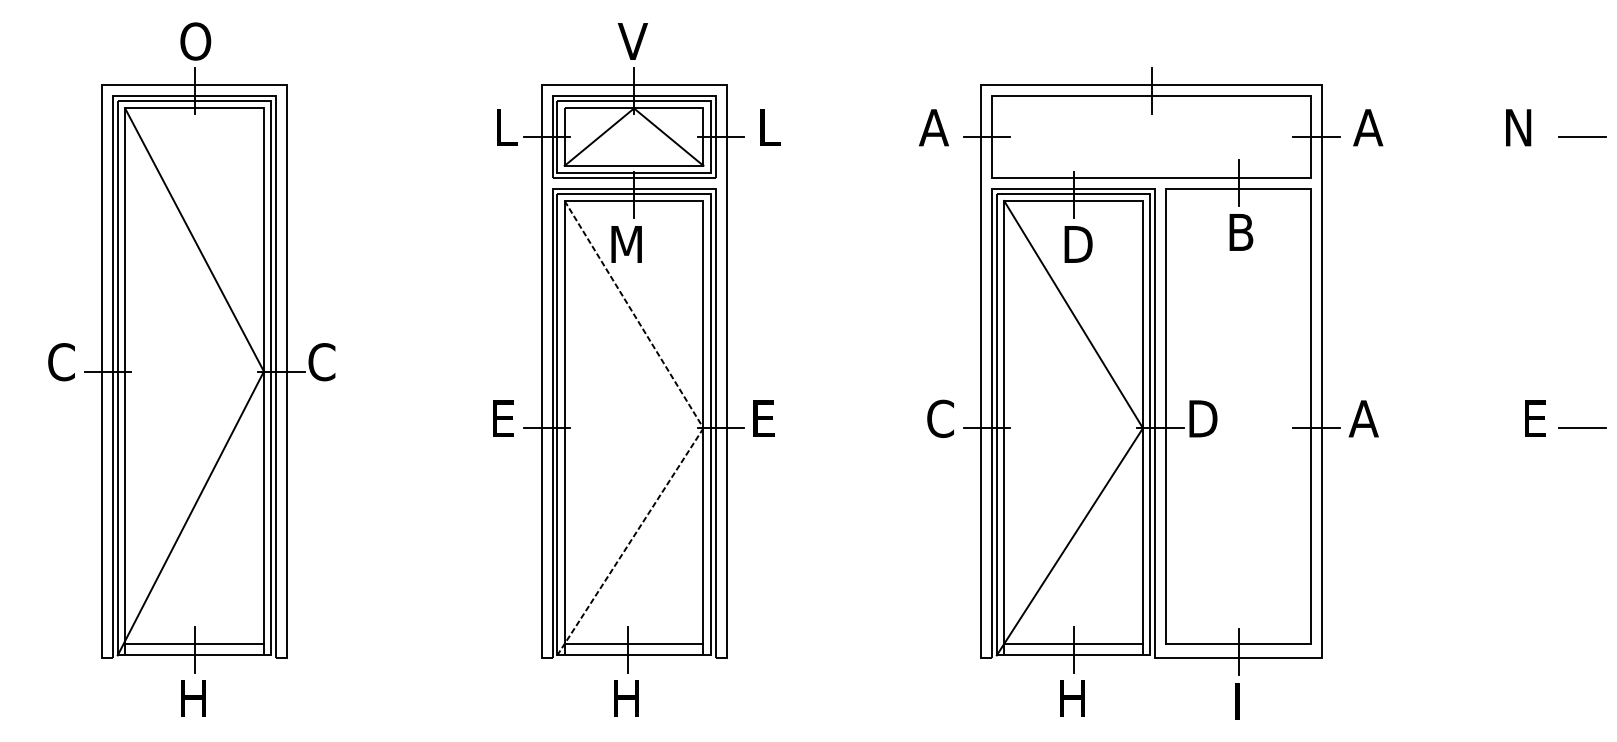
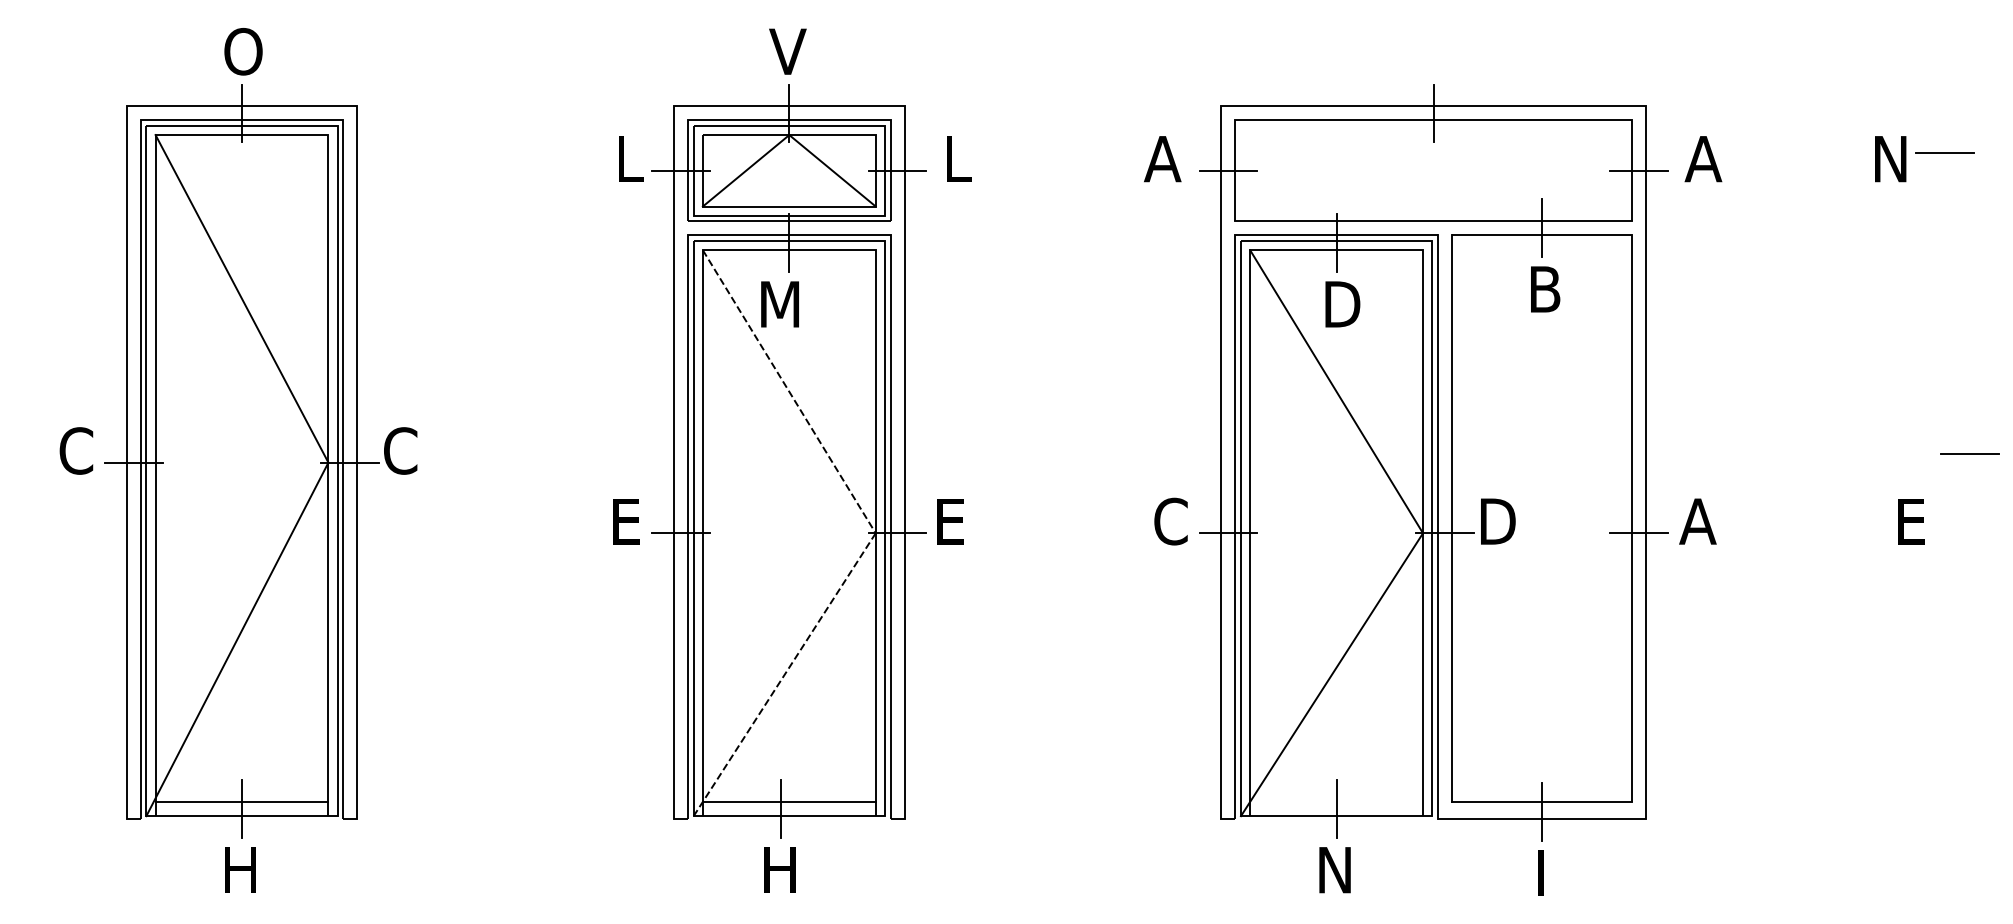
line: (1582, 136) -> (1945, 152), moved
line: (1582, 427) -> (1970, 452), moved
line: (1073, 644) -> (1336, 802), removed
text: (1071, 698) -> (1333, 869), H -> N

